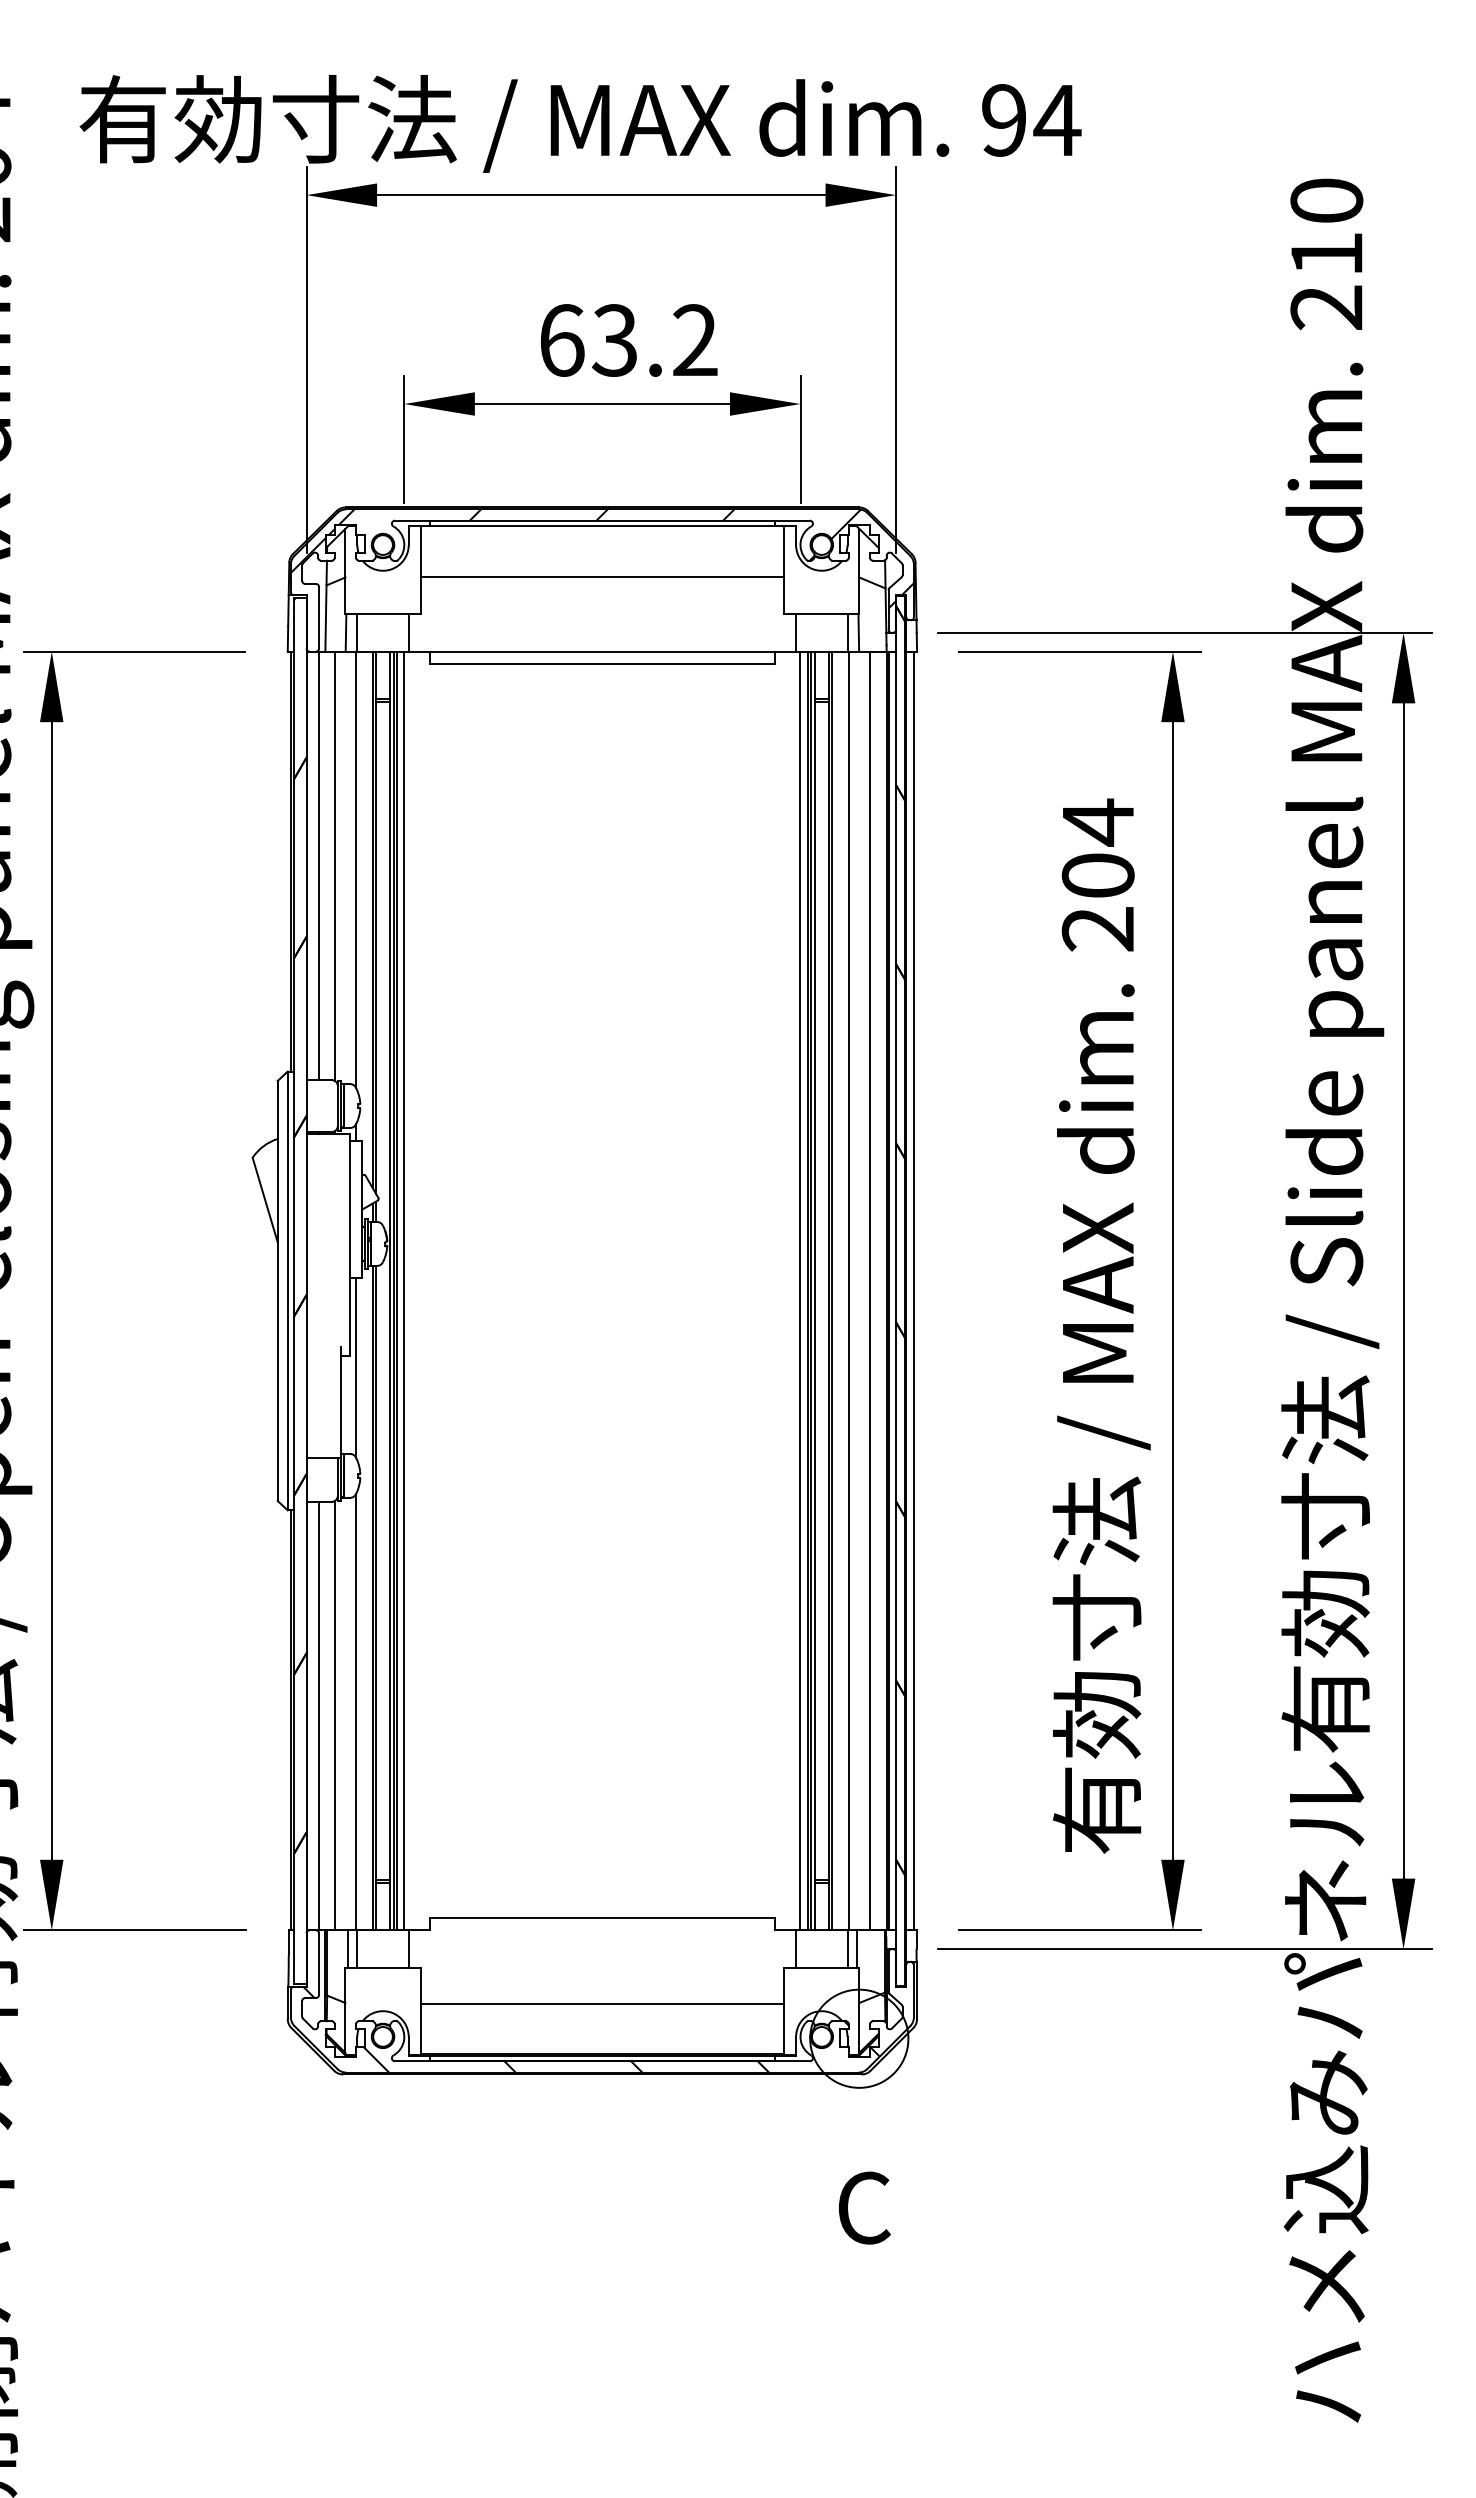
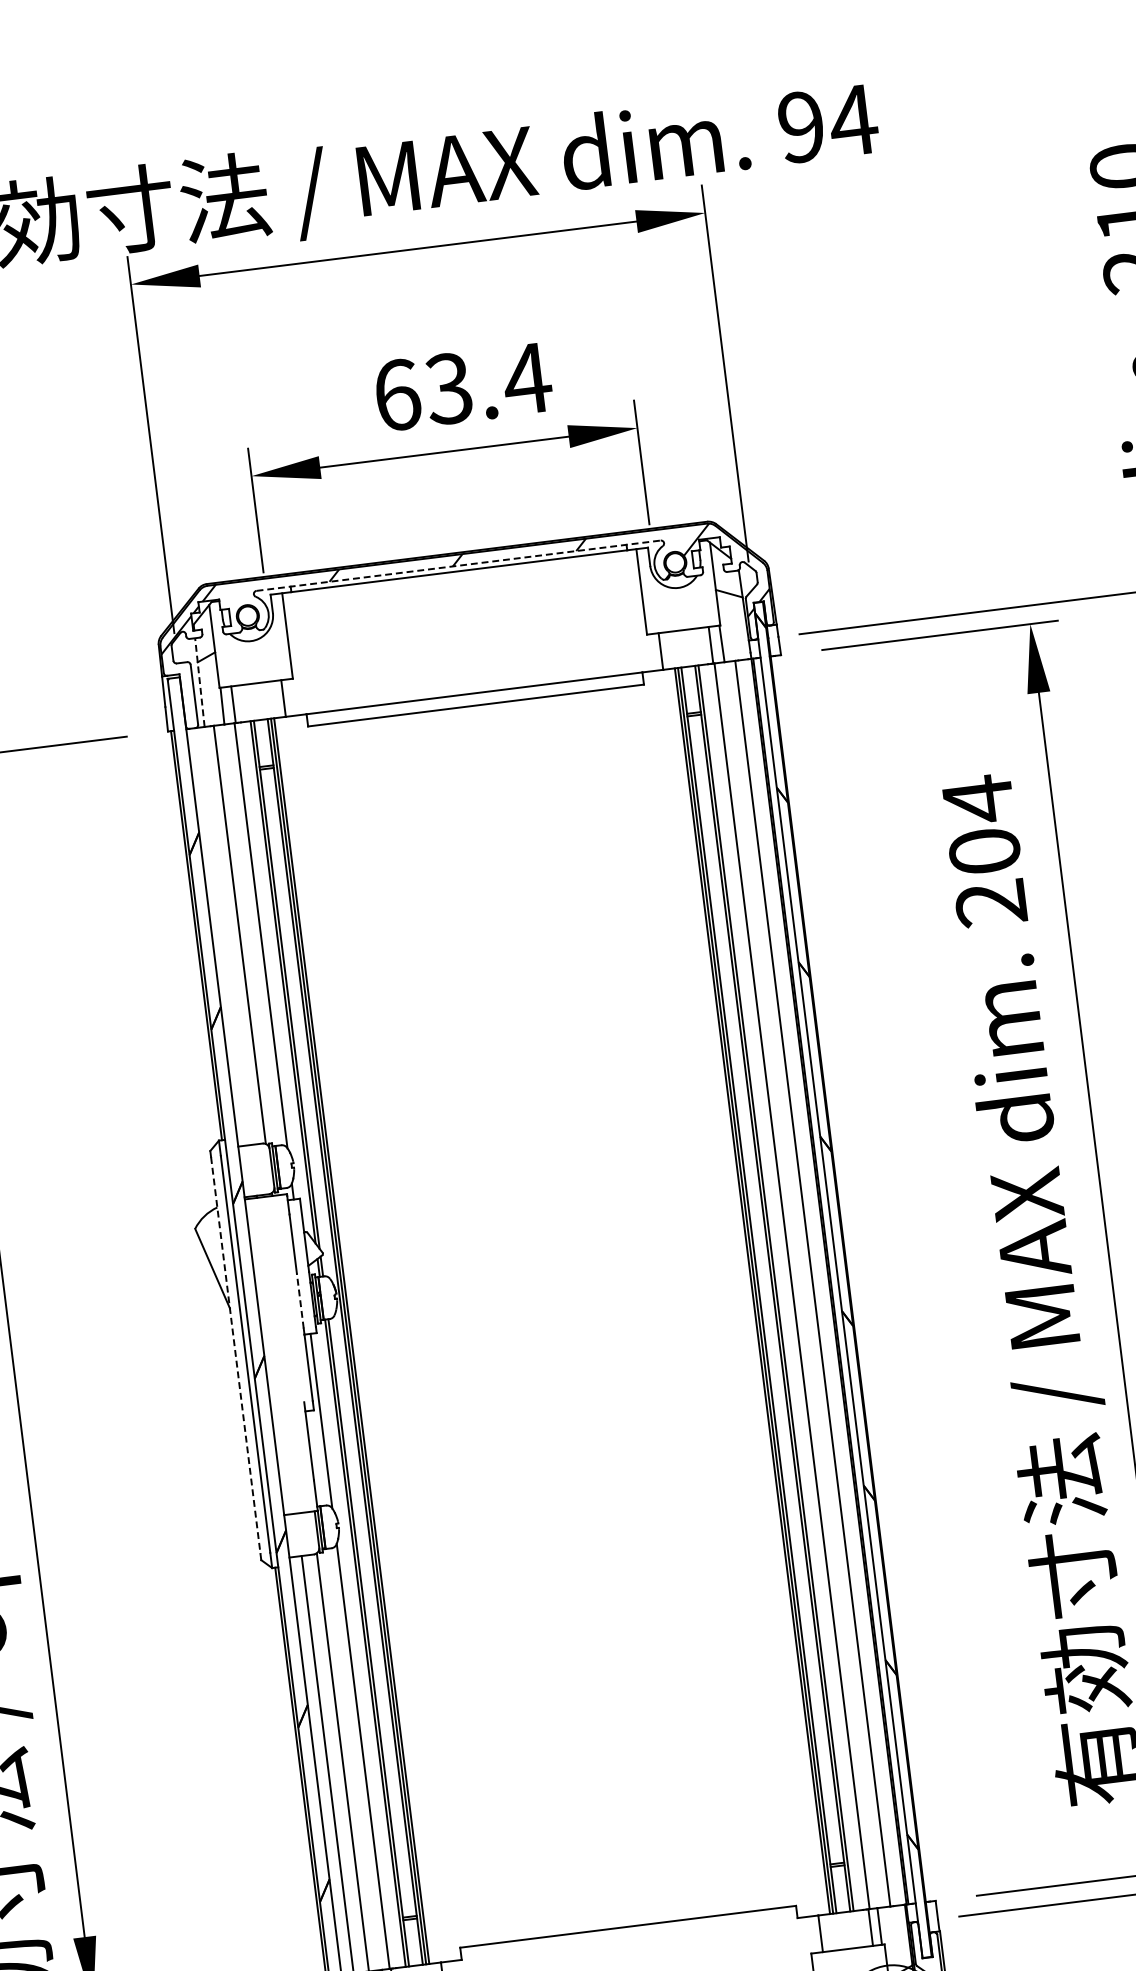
text: (695, 339) -> (527, 377), 63.2 -> 63.4
line: (602, 520) -> (458, 565), solid -> dashed
line: (602, 576) -> (465, 620), removed
line: (326, 605) -> (200, 681), solid -> dashed
line: (319, 865) -> (224, 936), removed
line: (349, 1243) -> (299, 1300), solid -> dashed
line: (277, 1290) -> (235, 1355), solid -> dashed
line: (404, 1290) -> (359, 1339), removed
line: (800, 1290) -> (745, 1291), removed
line: (913, 1290) -> (855, 1277), removed

